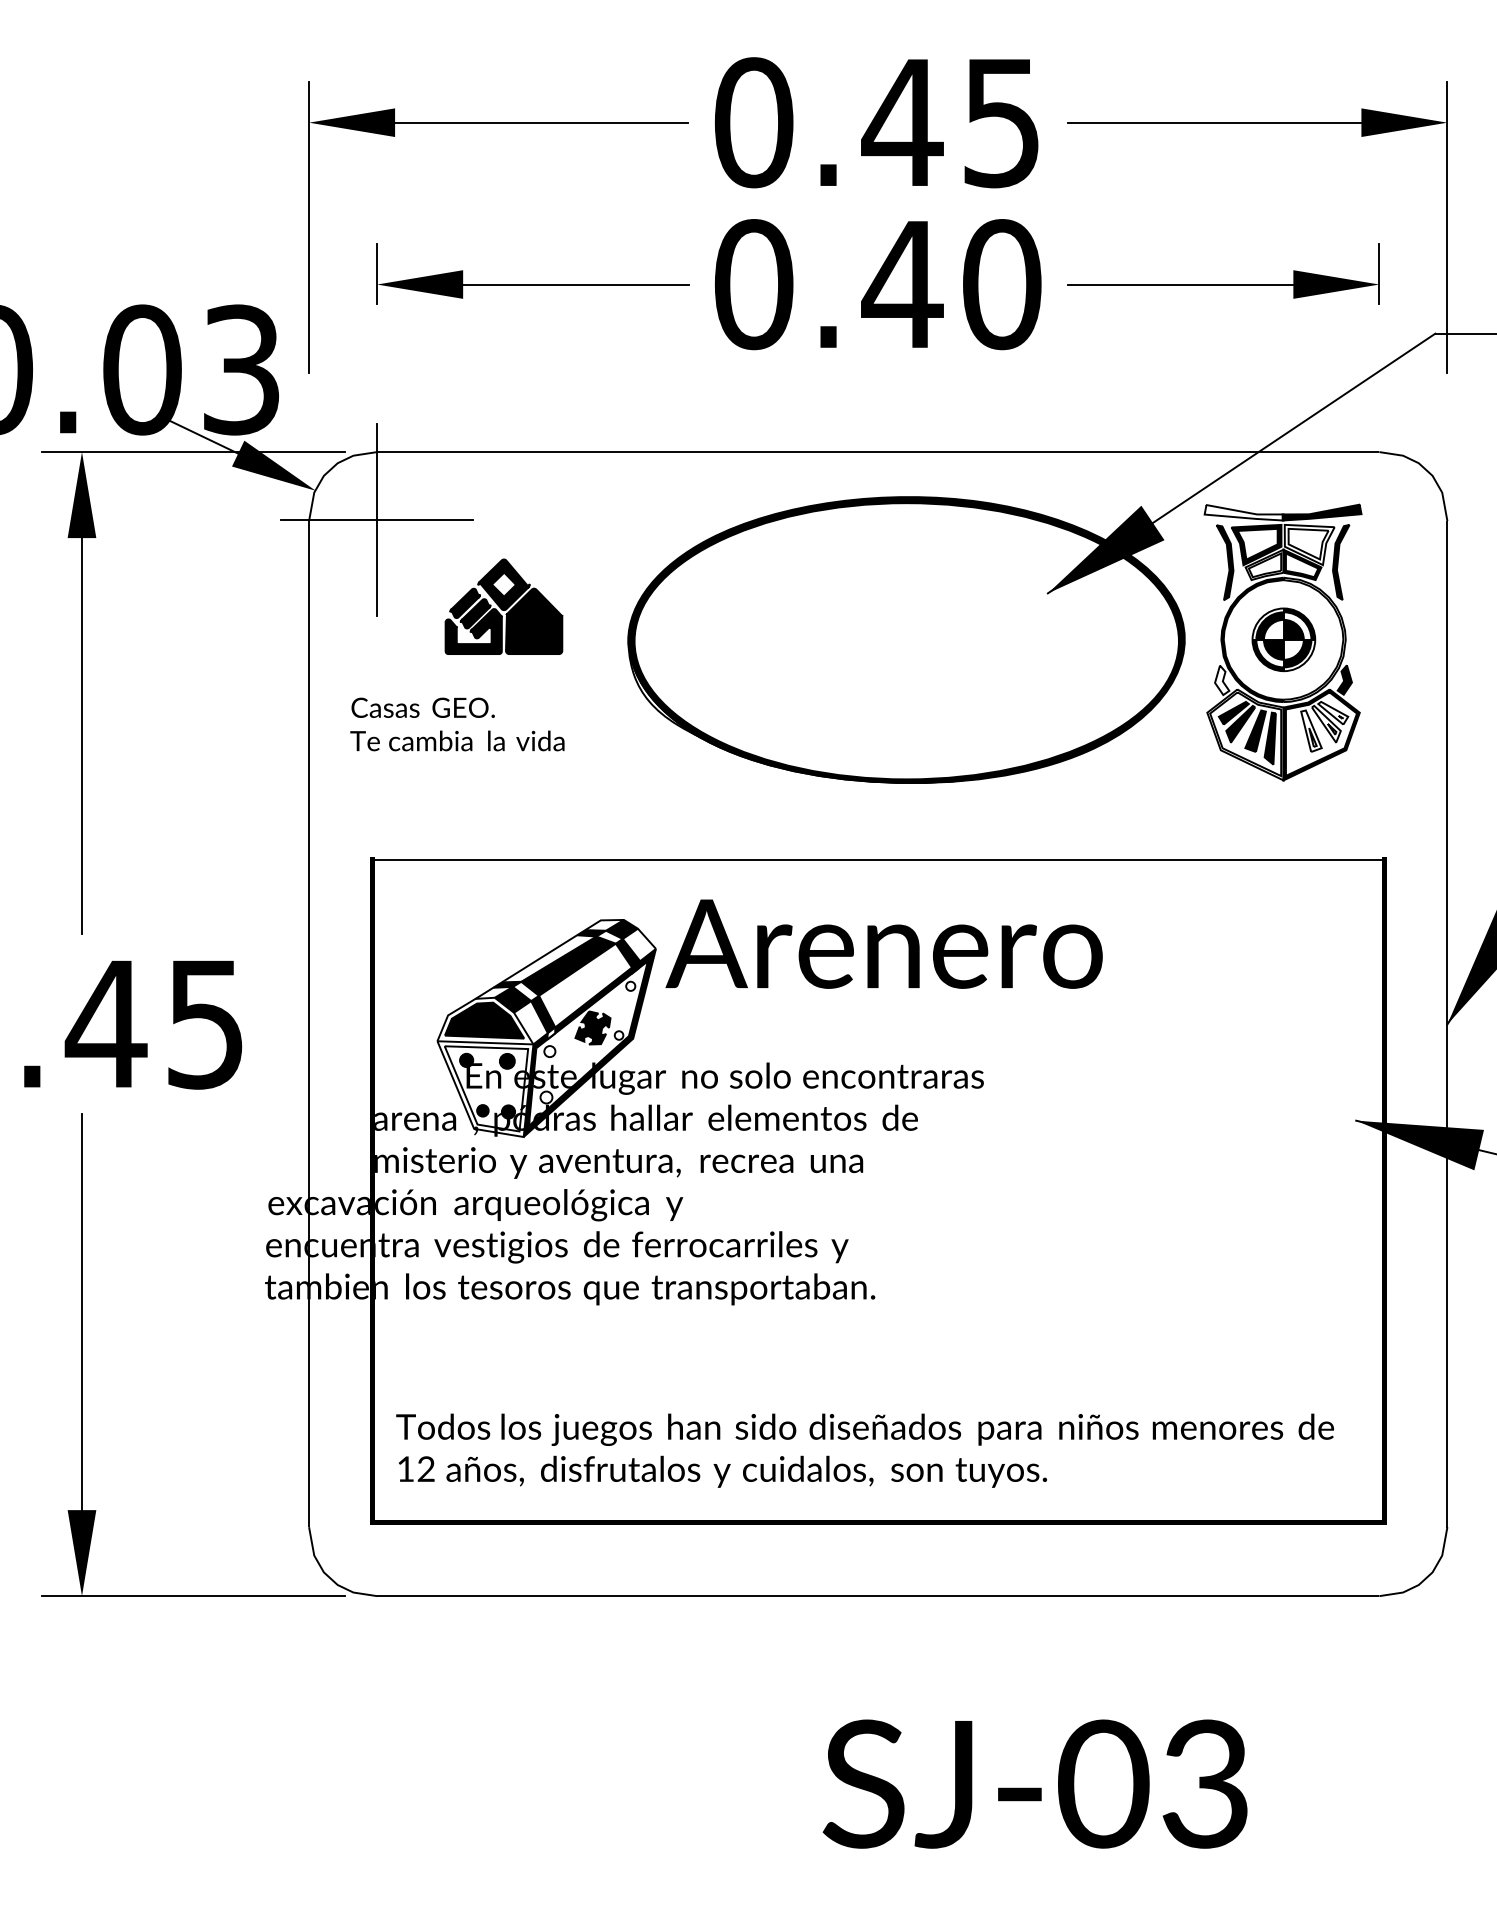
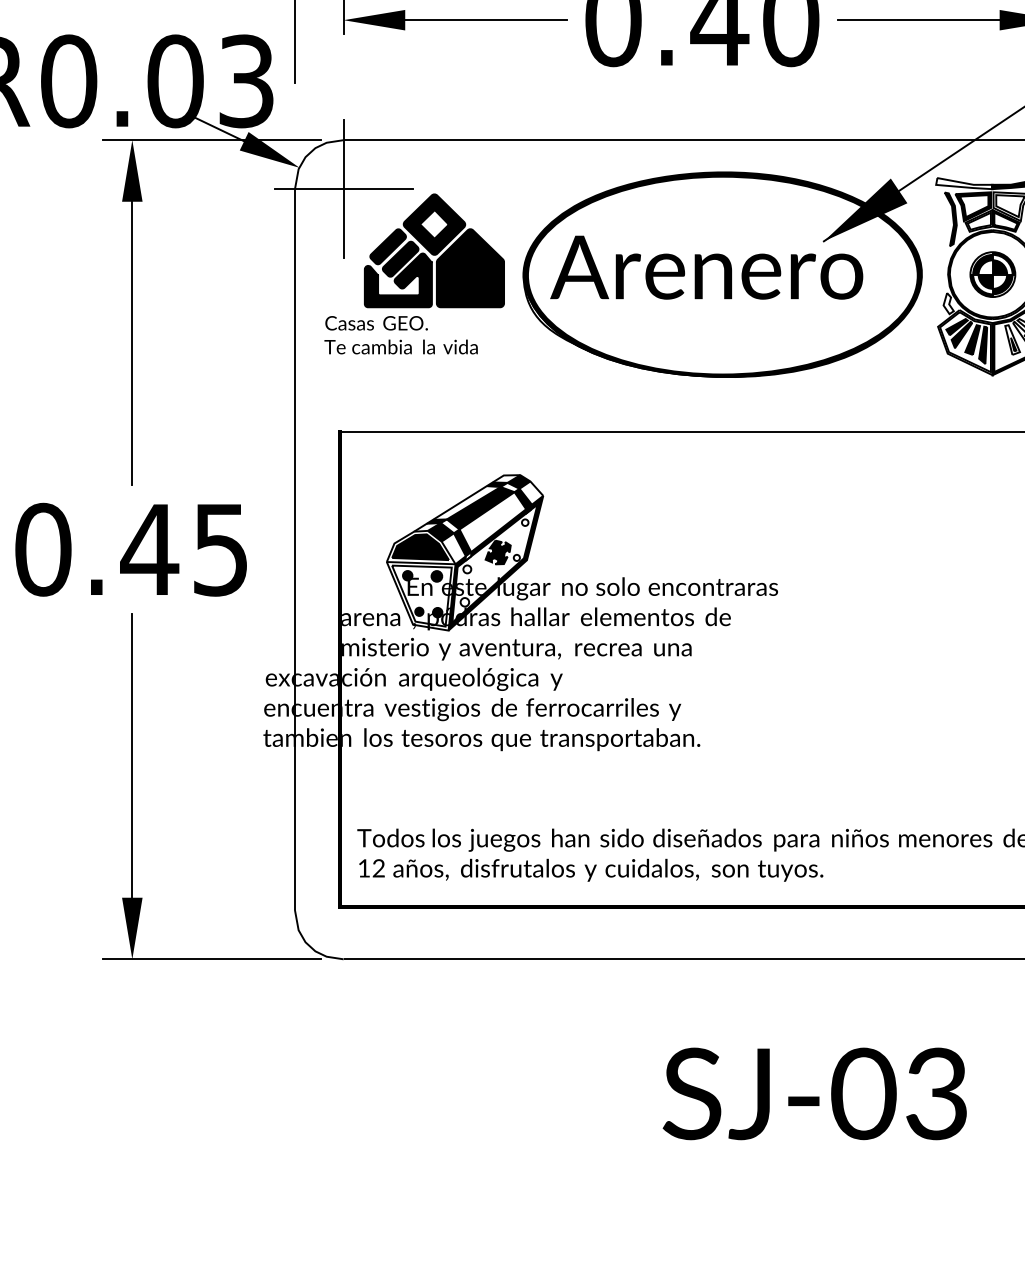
part: (503, 606) -> (434, 250), size x1.67
text: (883, 943) -> (706, 267), moved

